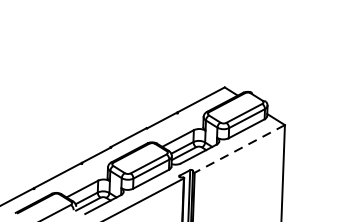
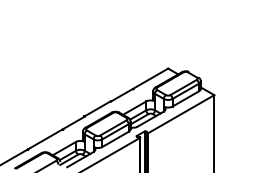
line: (238, 149) -> (180, 114), dashed -> solid

